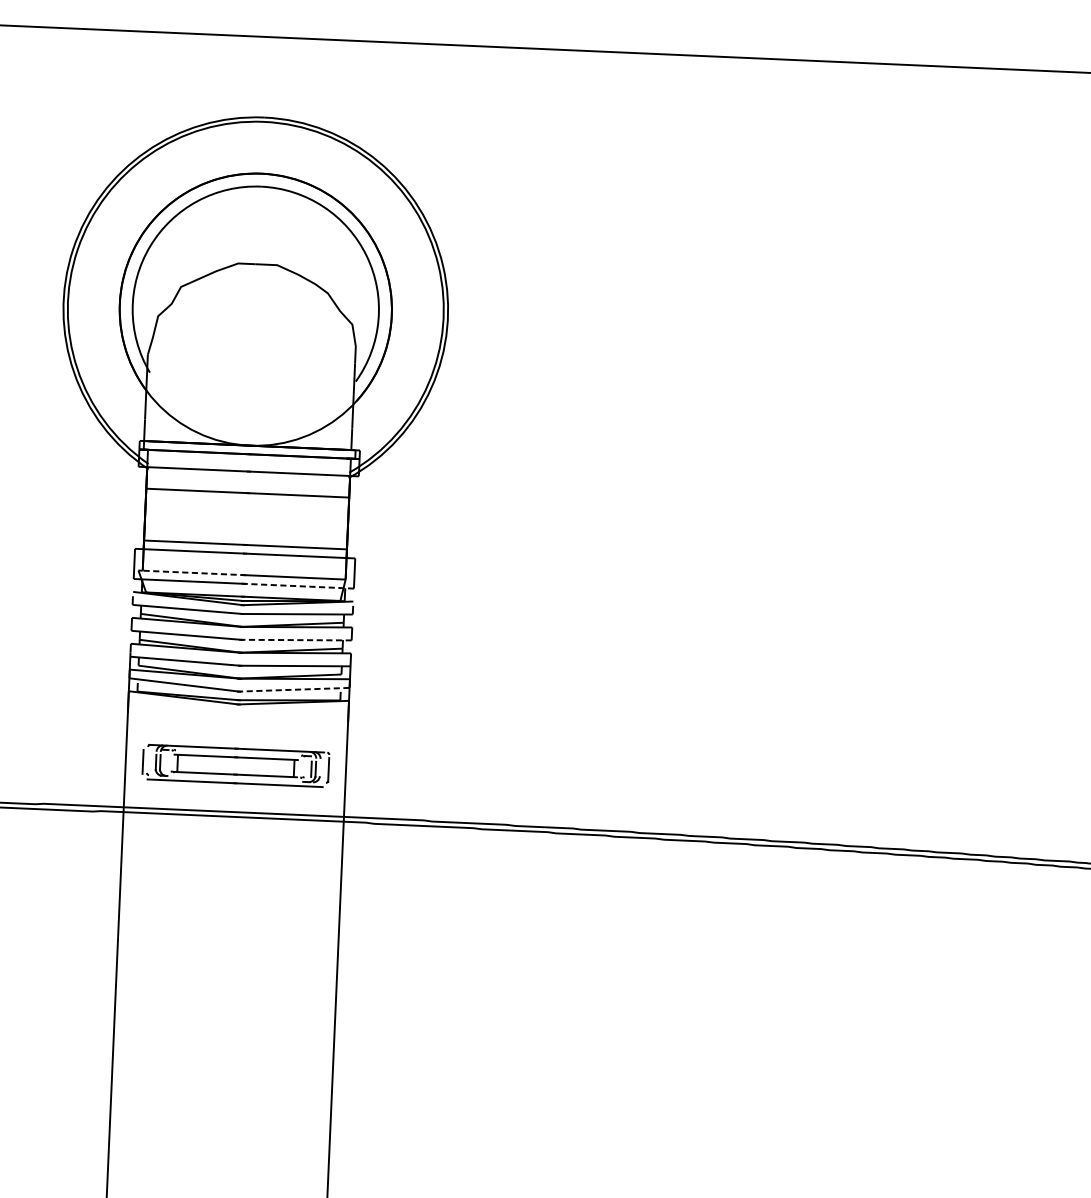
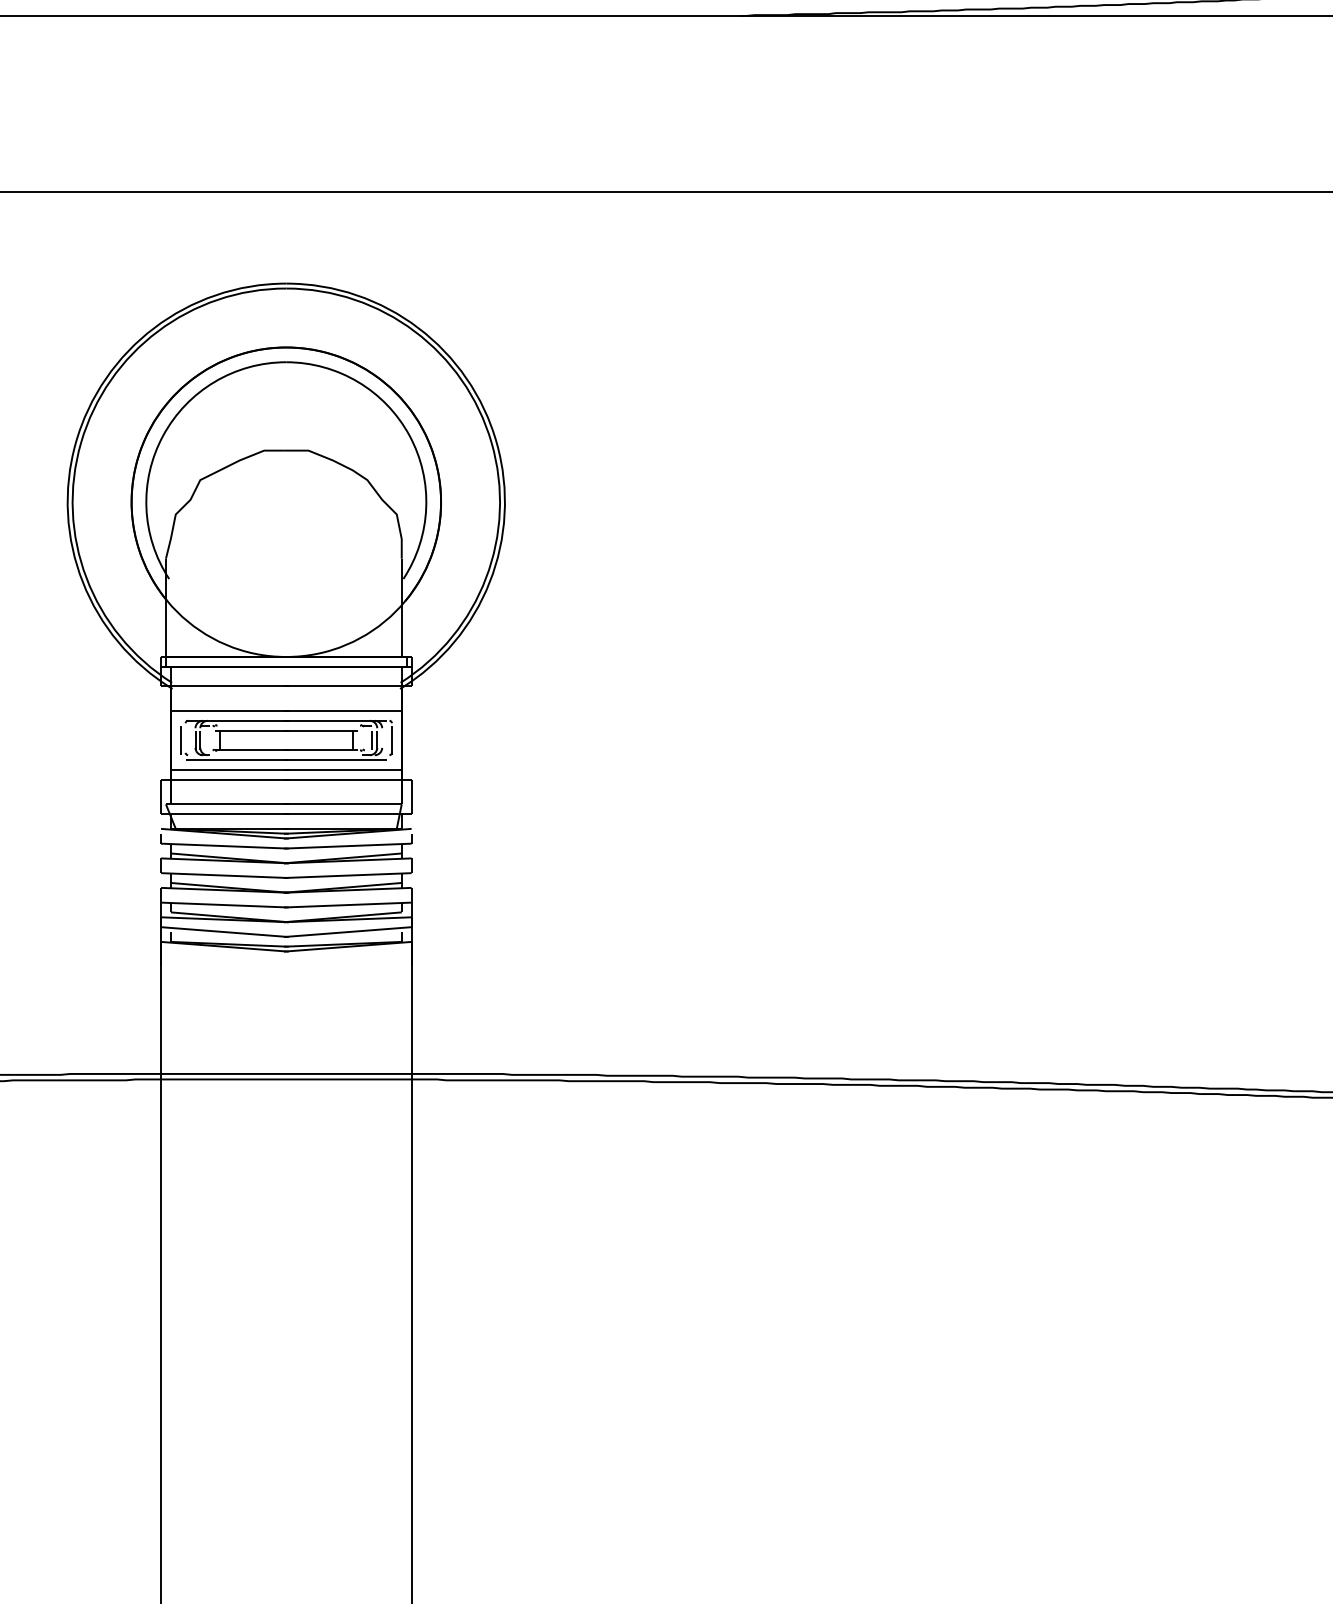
line: (194, 573) -> (229, 804), dashed -> solid
line: (297, 586) -> (347, 814), dashed -> solid
line: (295, 640) -> (347, 875), dashed -> solid
line: (293, 690) -> (348, 932), dashed -> solid
part: (236, 765) -> (286, 740), moved

